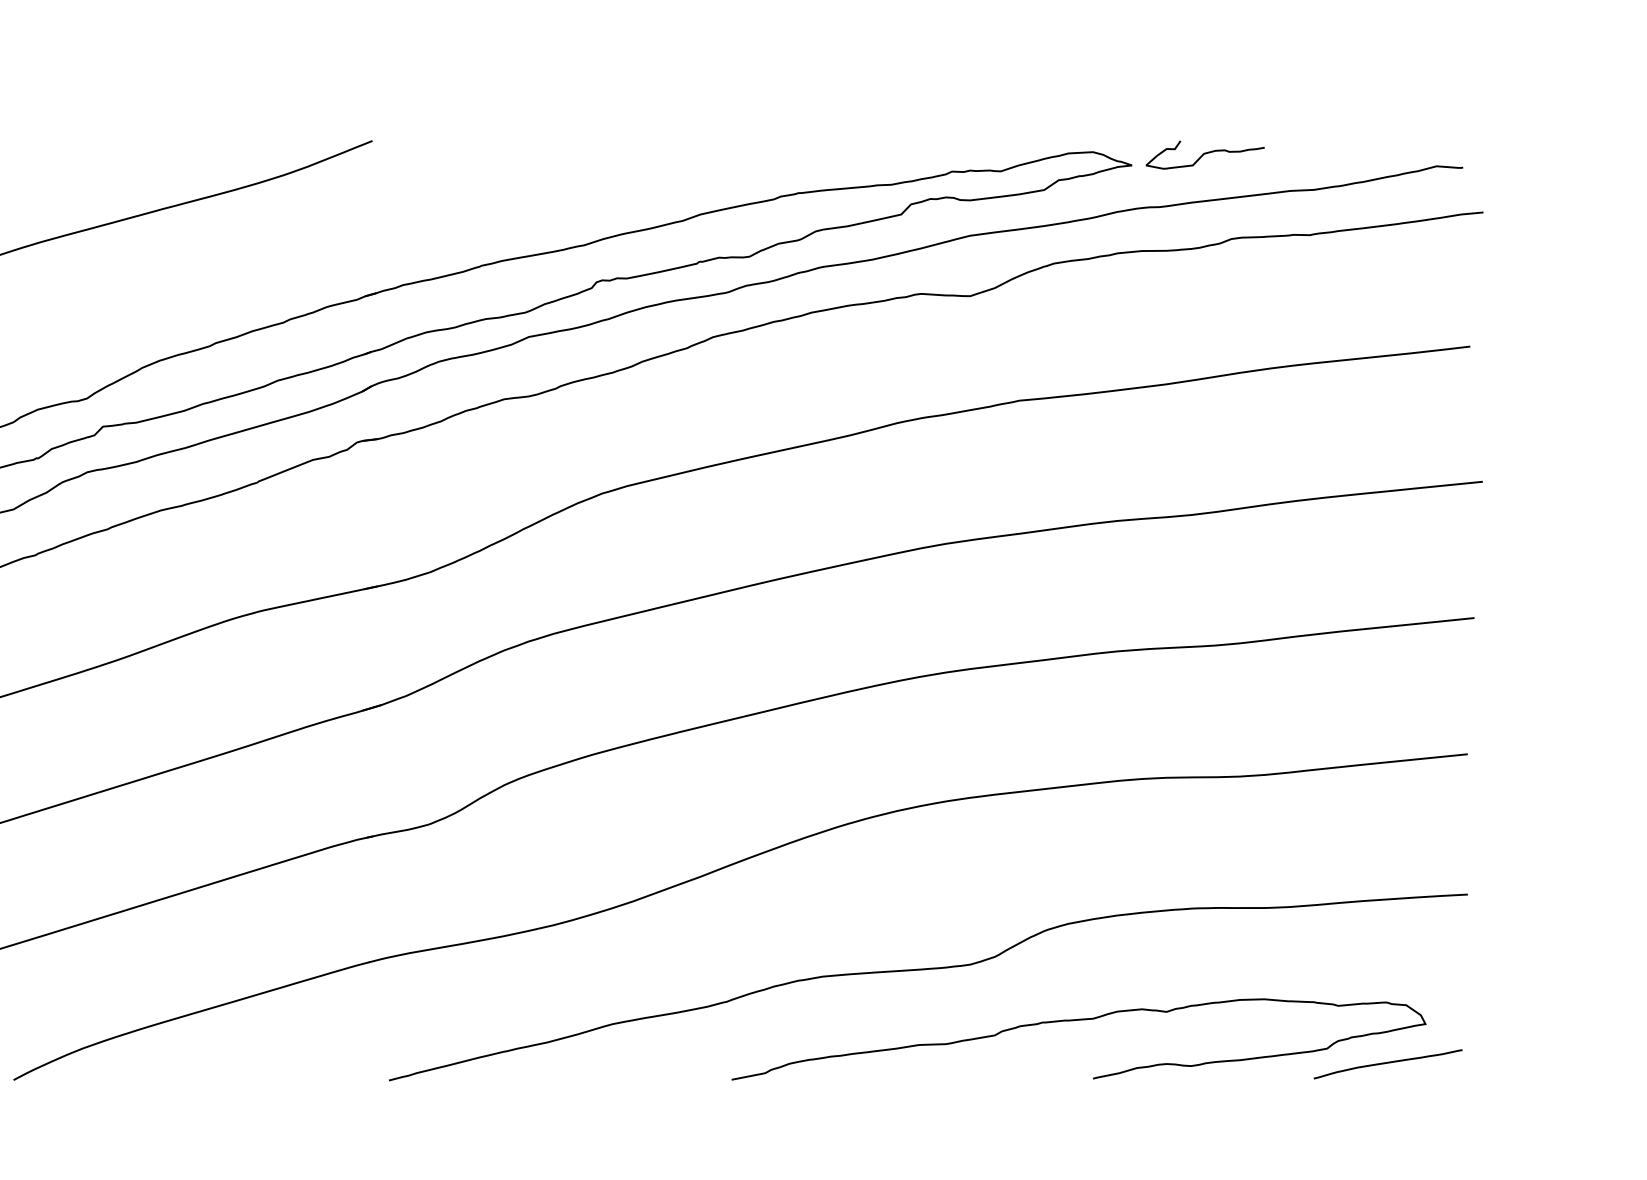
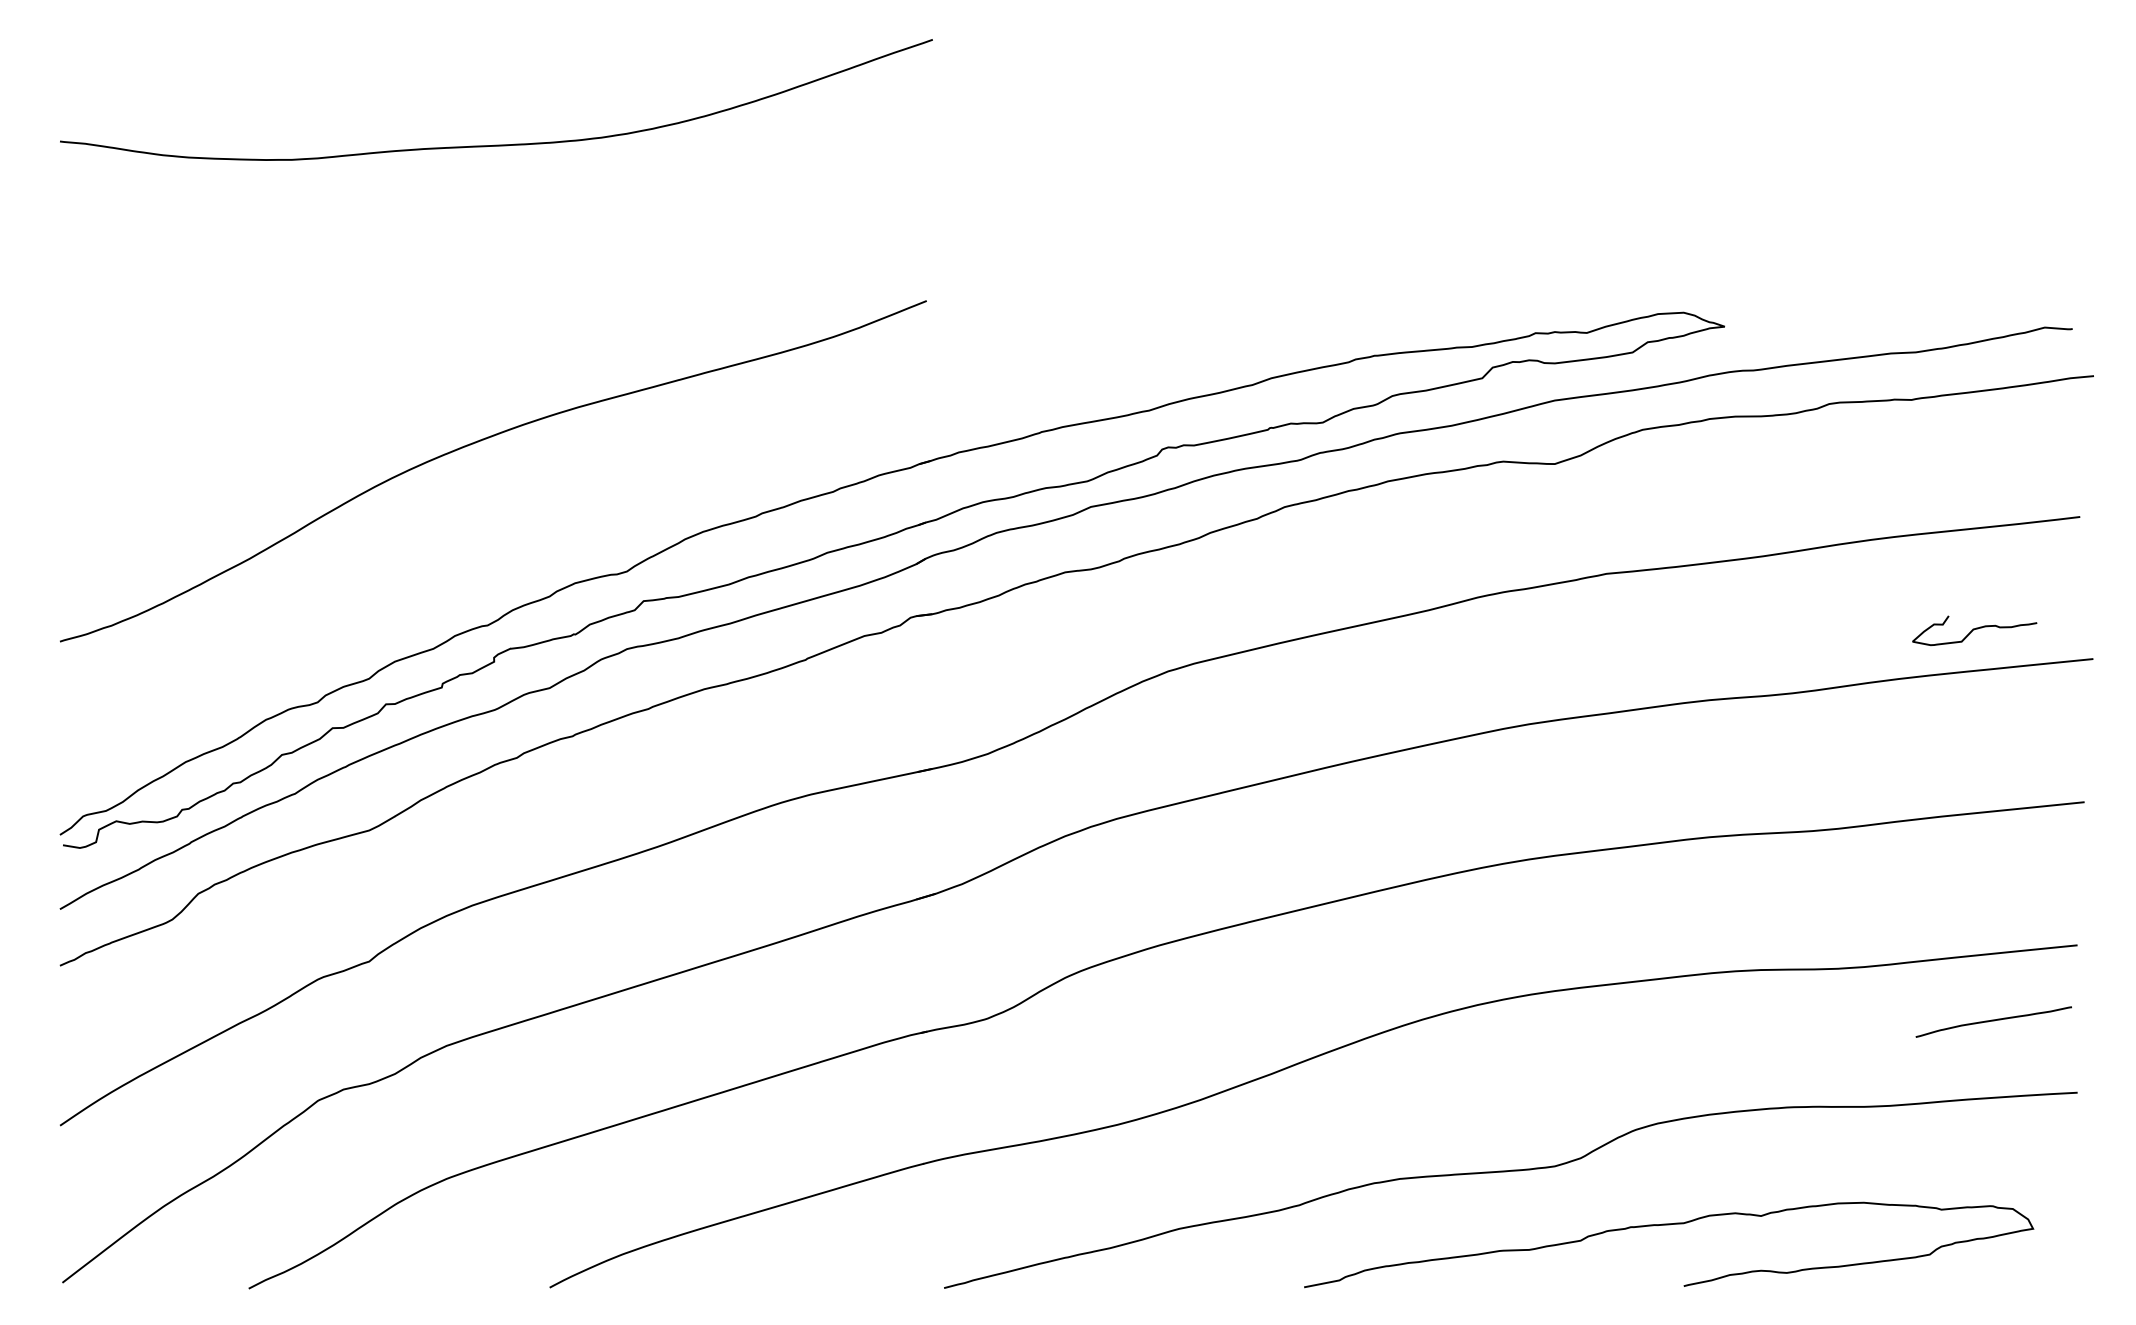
curve: (1205, 154) -> (1974, 630), moved
curve: (1387, 1063) -> (1993, 1021), moved

